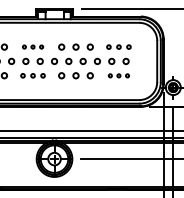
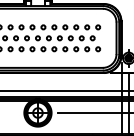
part: (32, 46) -> (21, 26), size x1.67
part: (118, 46) -> (86, 26), size x1.43
part: (32, 75) -> (21, 49), size x1.43
part: (118, 75) -> (86, 49), size x1.67

